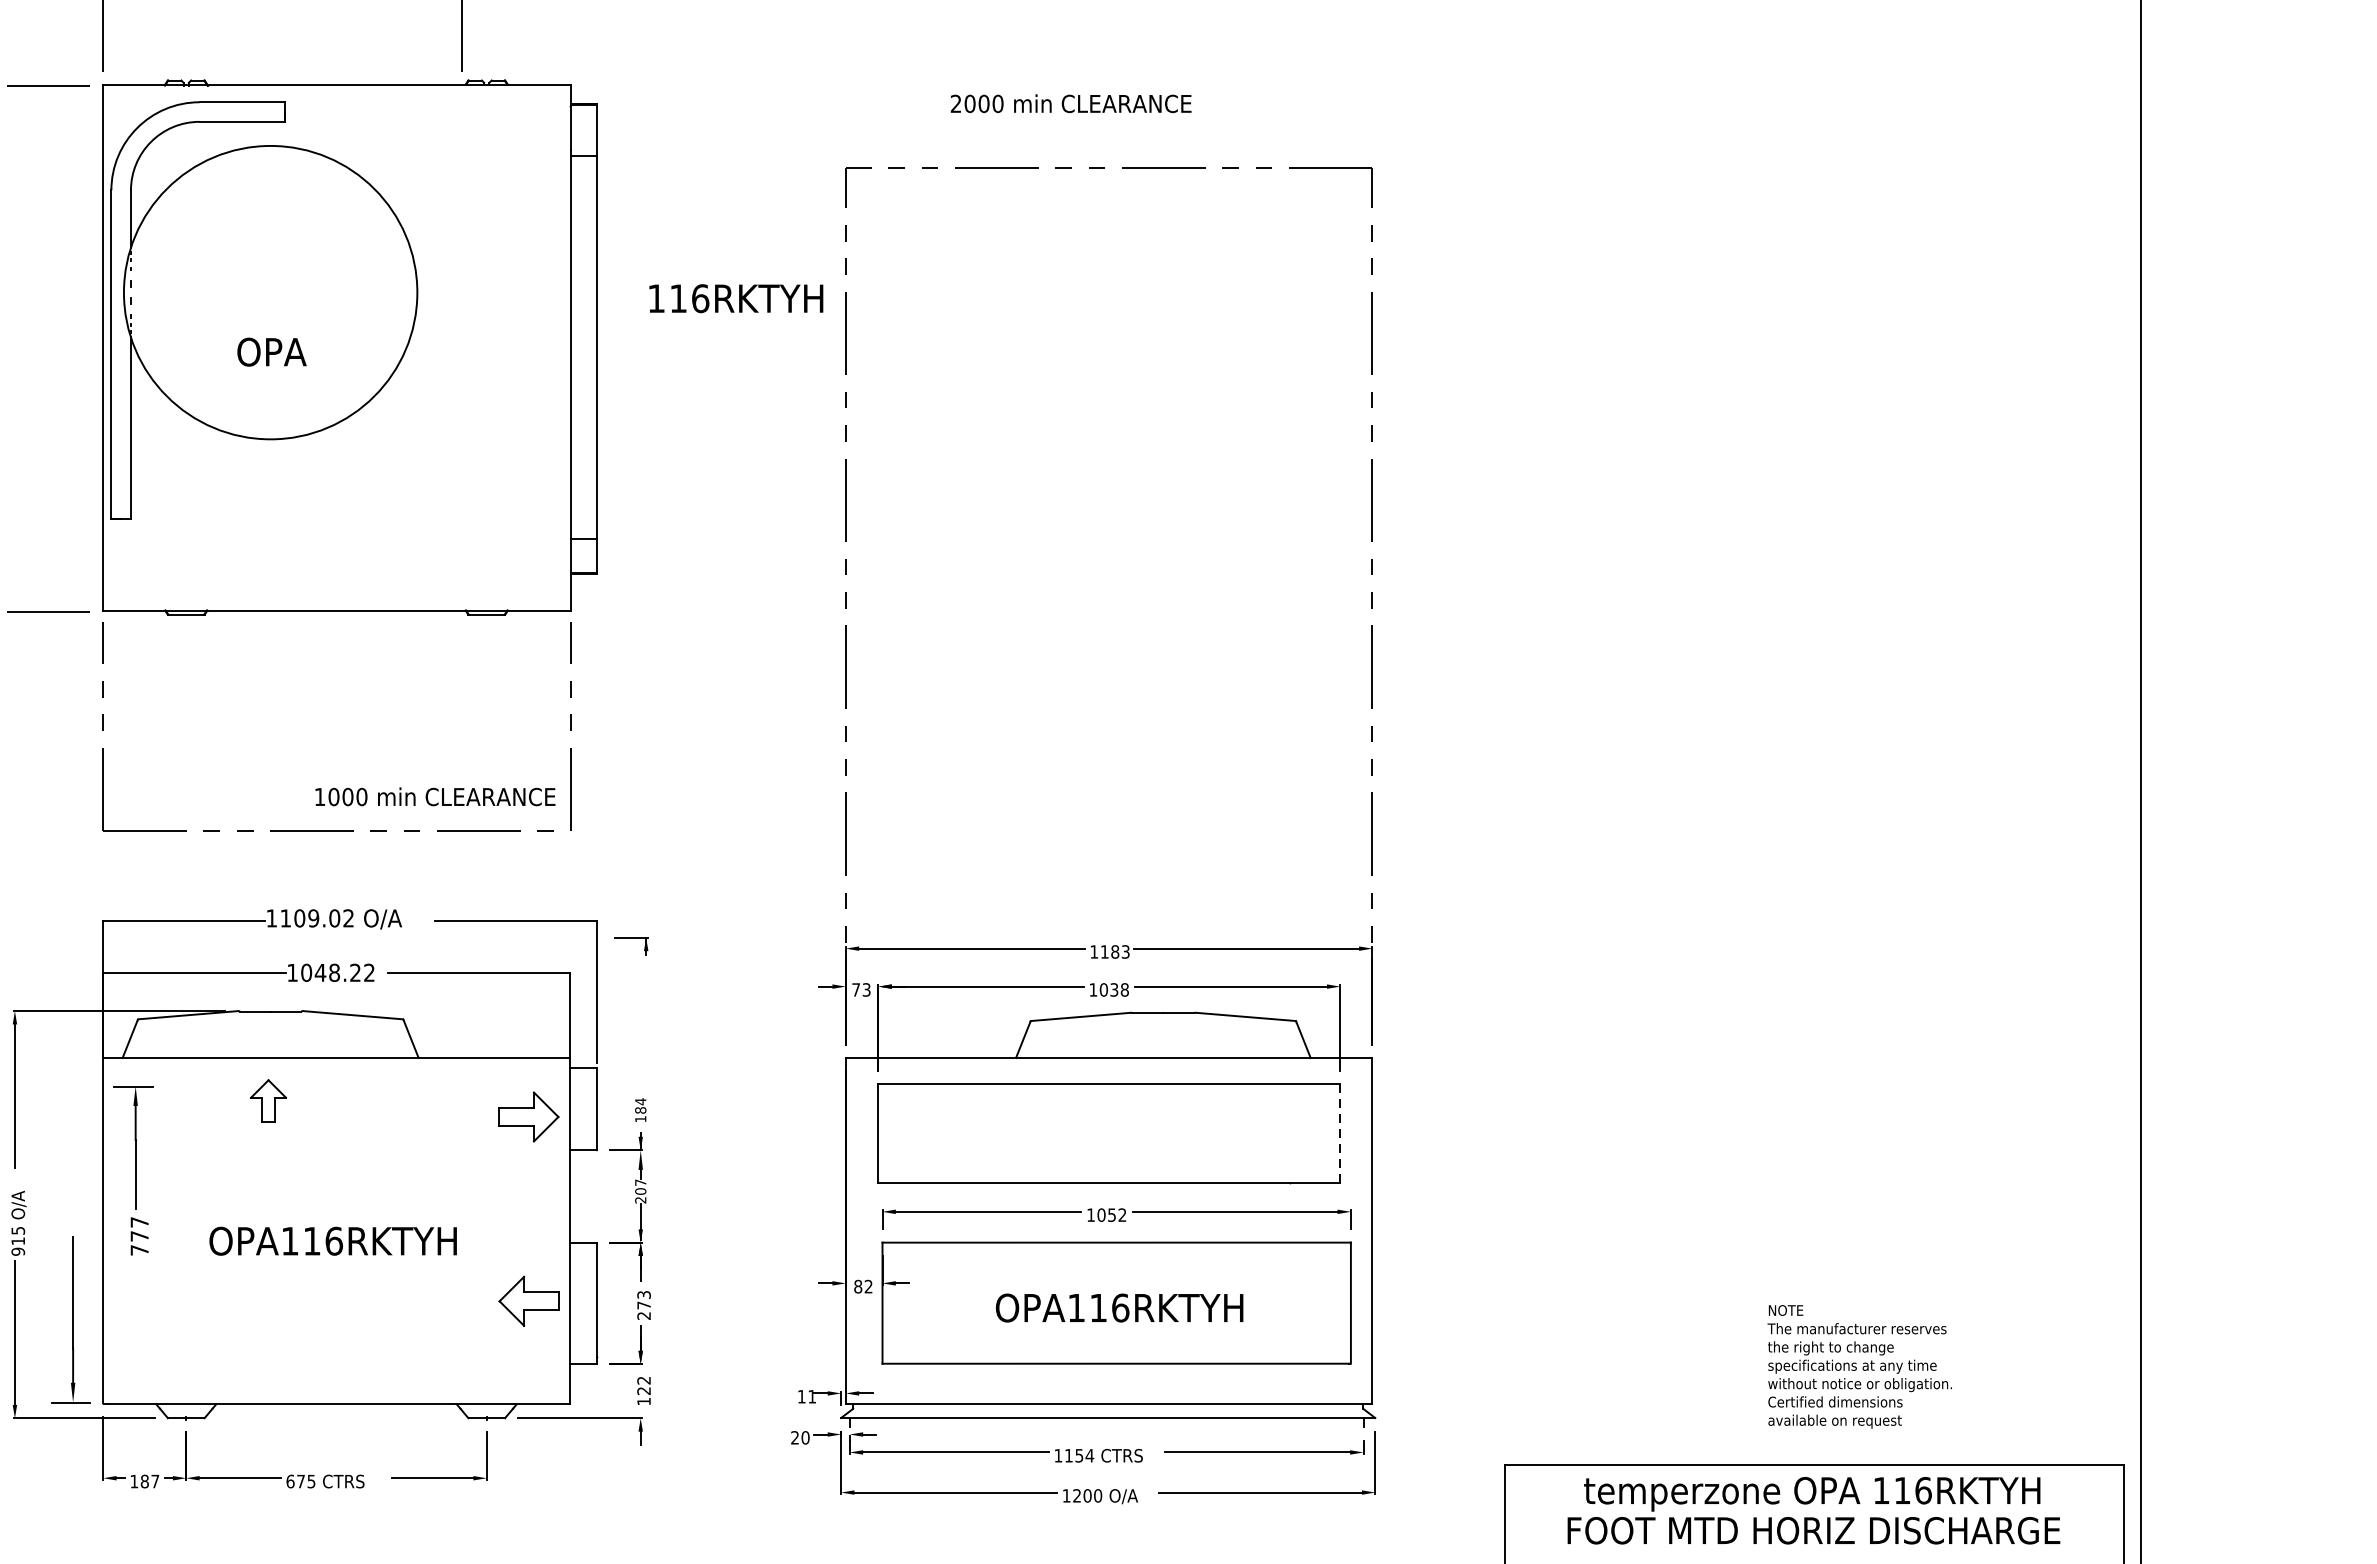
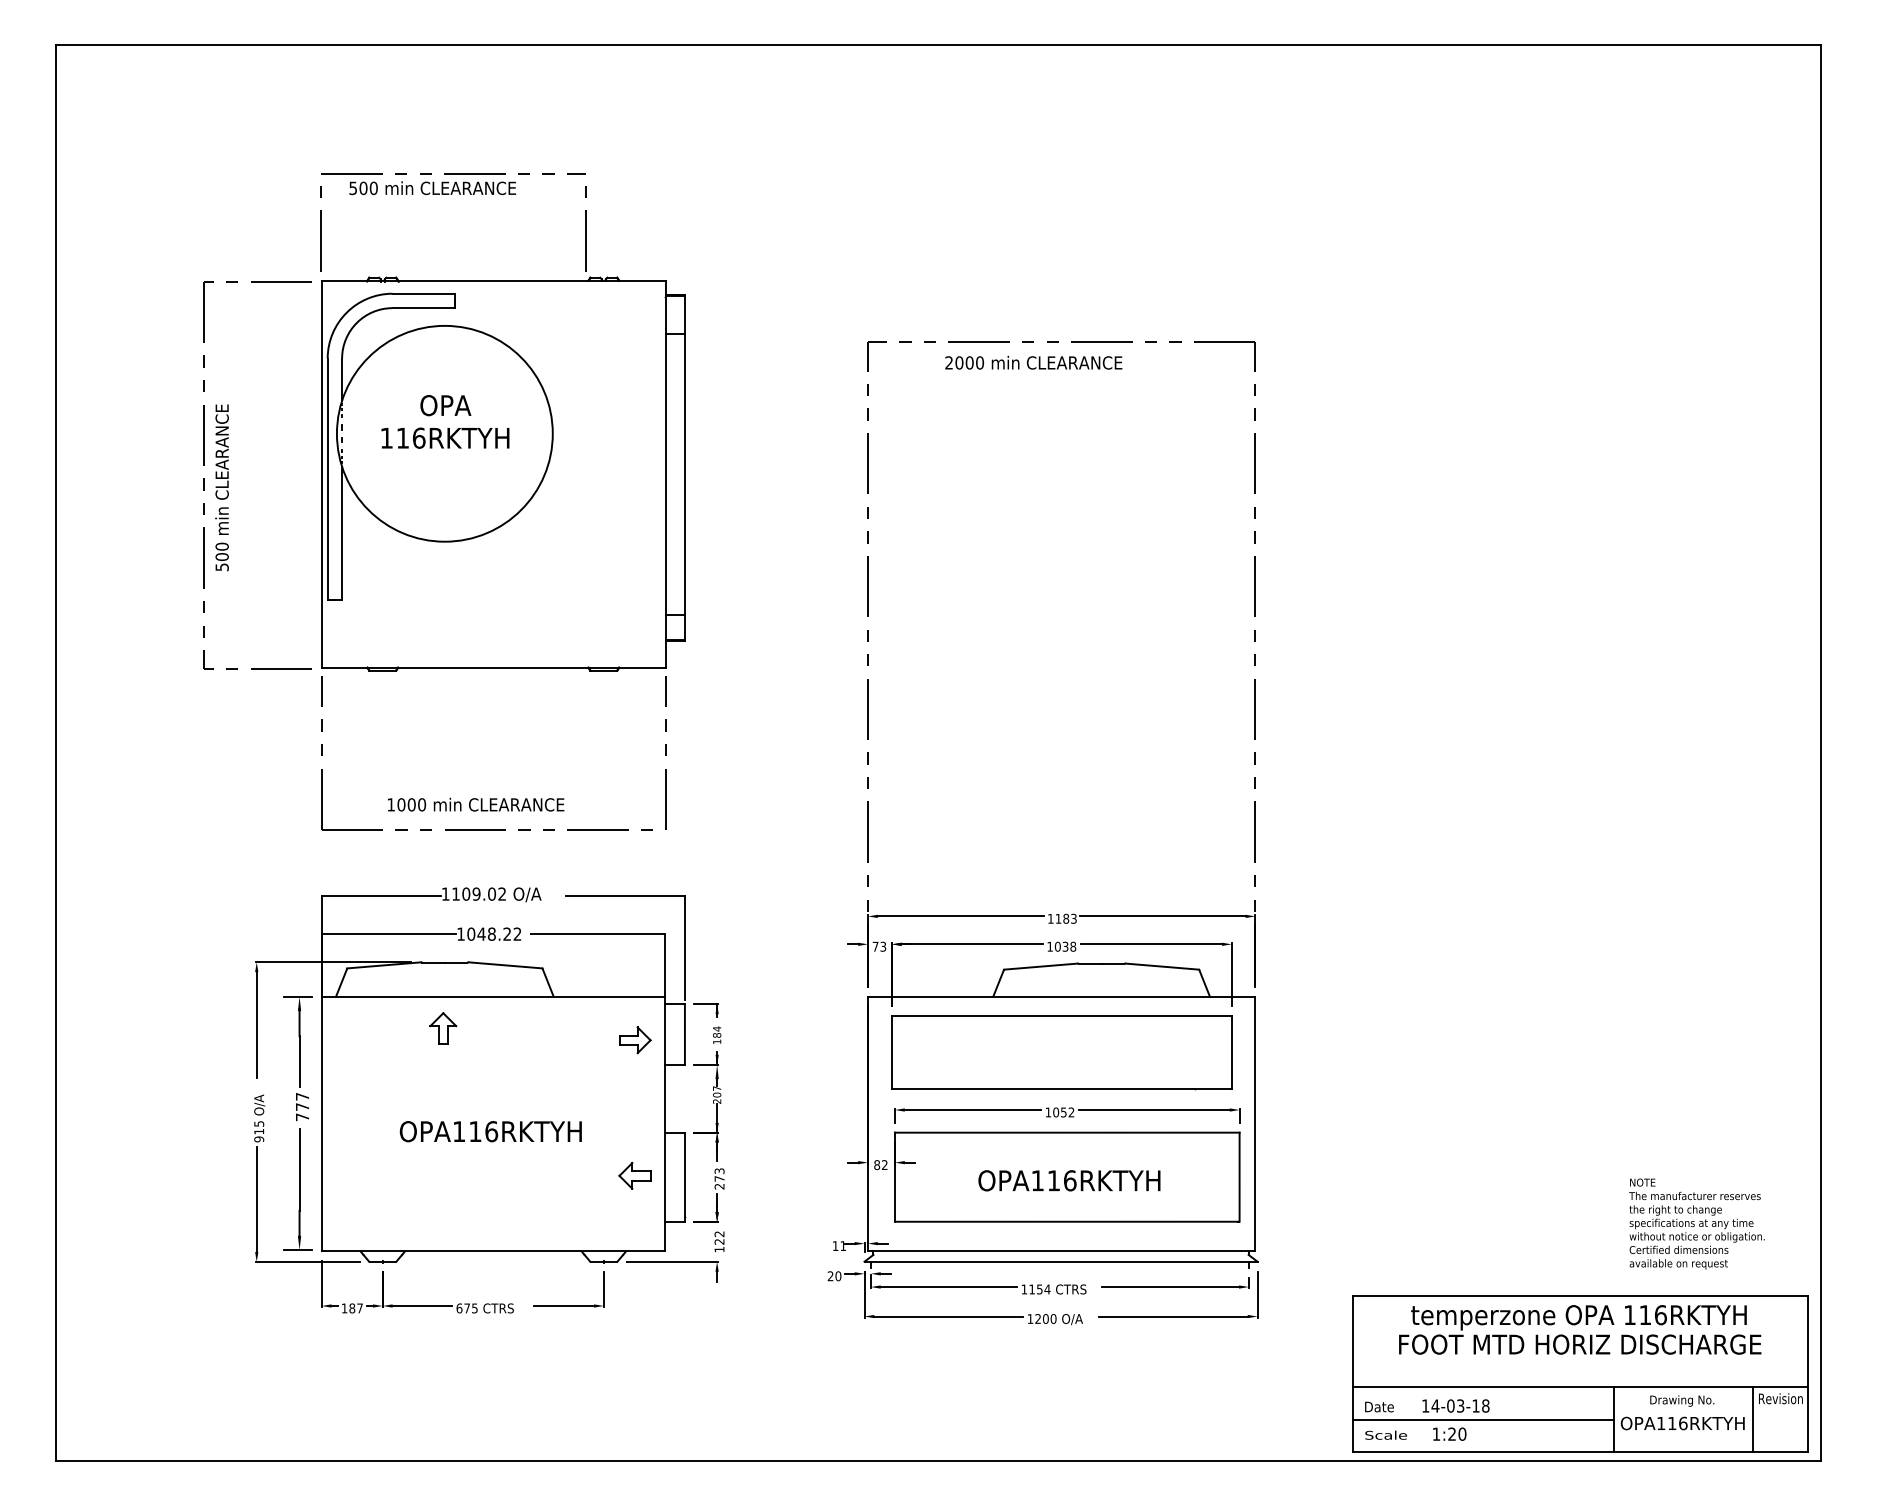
text: (1070, 103) -> (1033, 362), moved
text: (736, 297) -> (445, 437), moved
text: (271, 352) -> (445, 405), moved
text: (434, 796) -> (475, 804), moved
part: (630, 946) -> (705, 1010), moved
part: (529, 1117) -> (635, 1040), size x0.71
line: (1339, 1132) -> (1231, 1051), dashed -> solid
part: (132, 1170) -> (297, 1058), moved
part: (528, 1300) -> (634, 1175), size x0.71
text: (1859, 1366) -> (1696, 1223), moved

